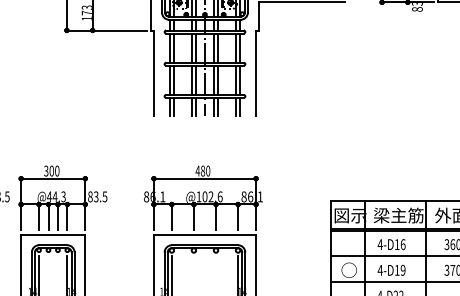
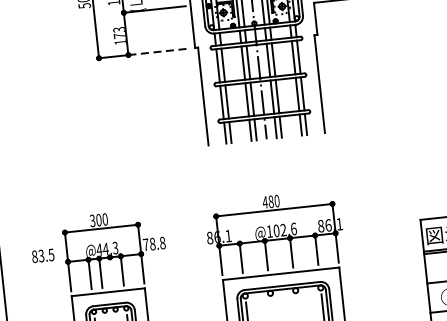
line: (120, 30) -> (160, 51), solid -> dashed
text: (97, 196) -> (154, 243), 83.5 -> 78.8
line: (57, 217) -> (111, 272), removed

